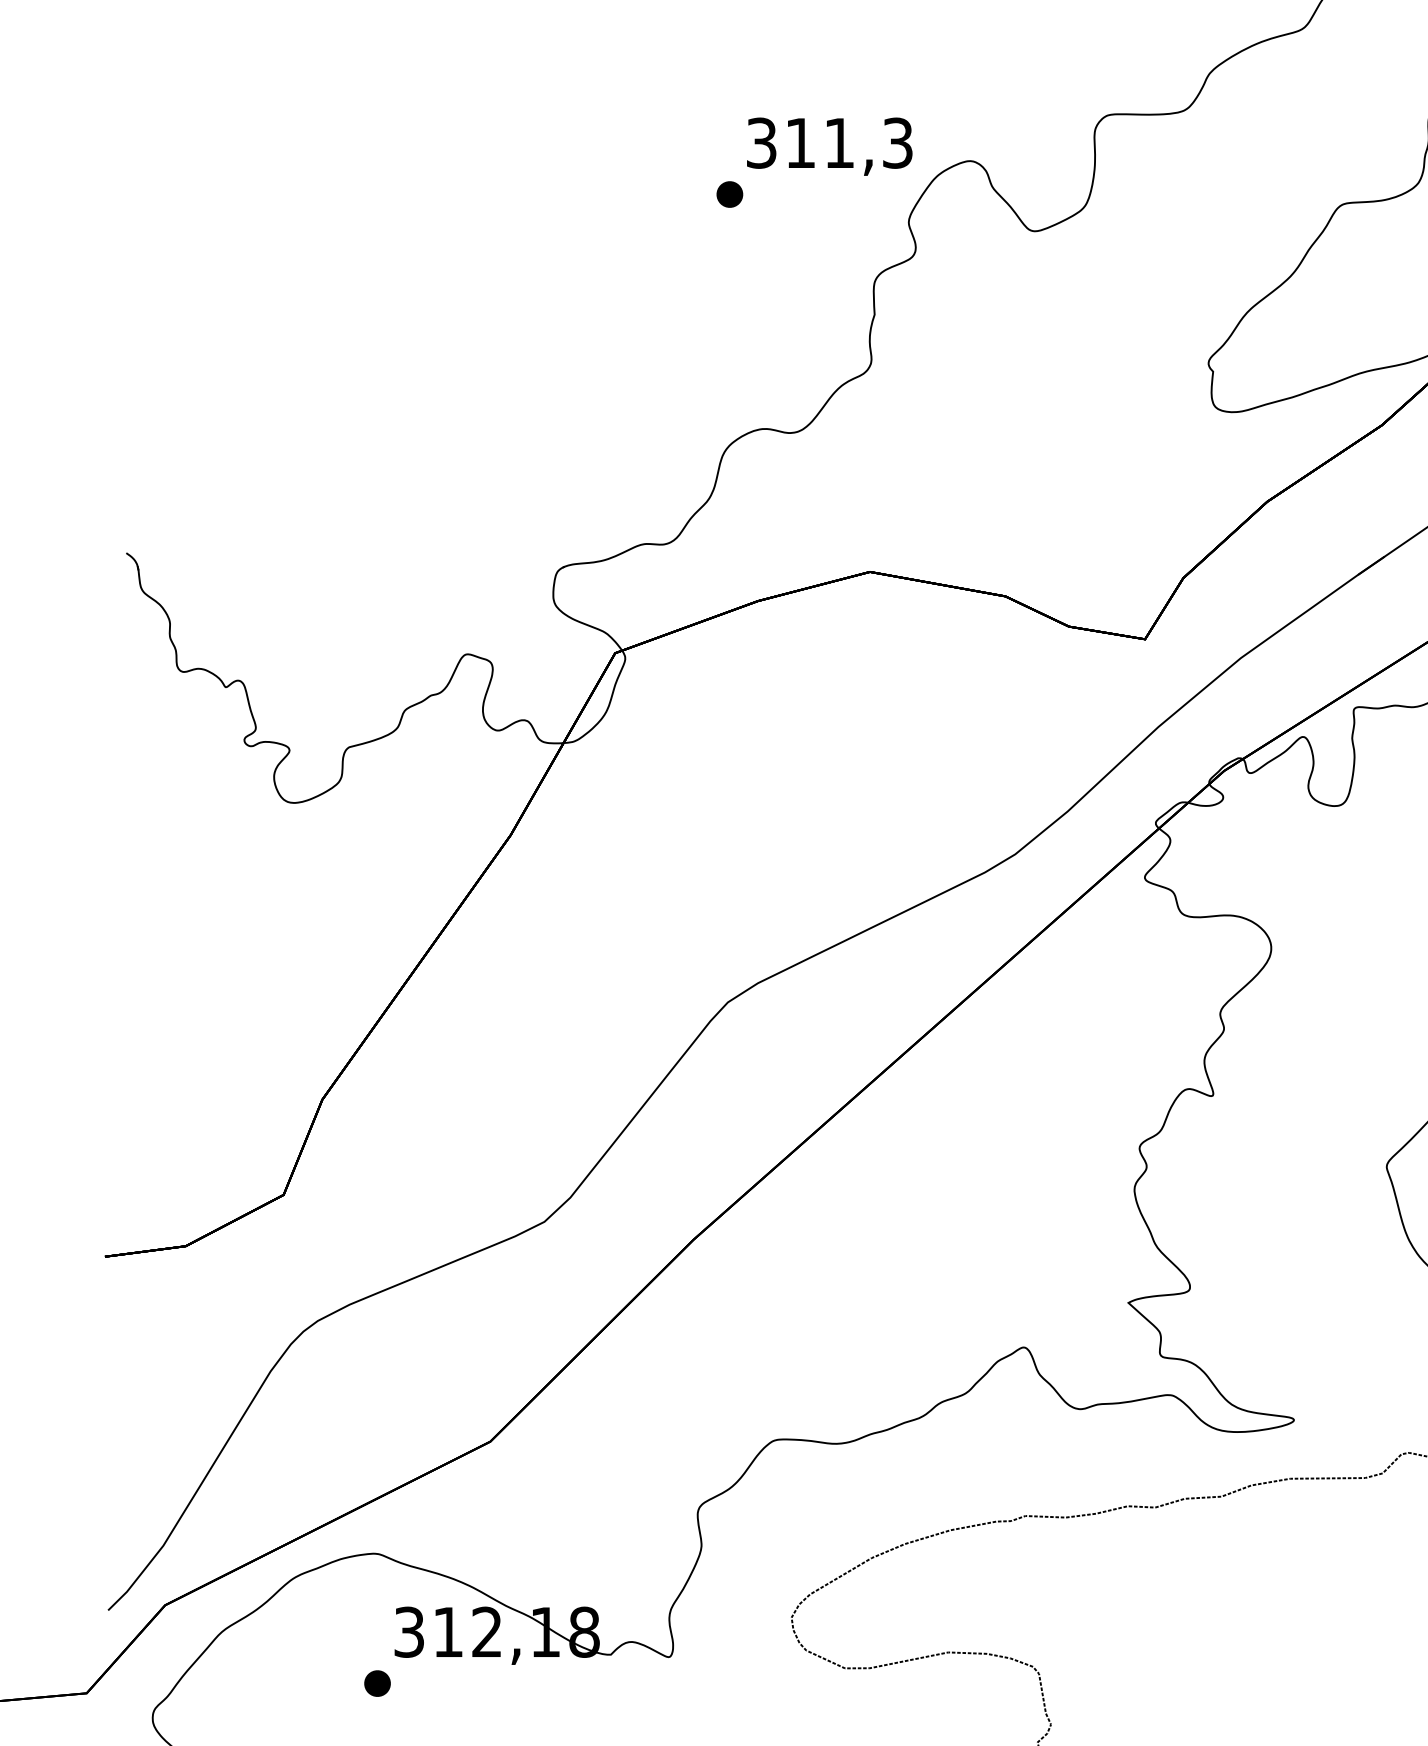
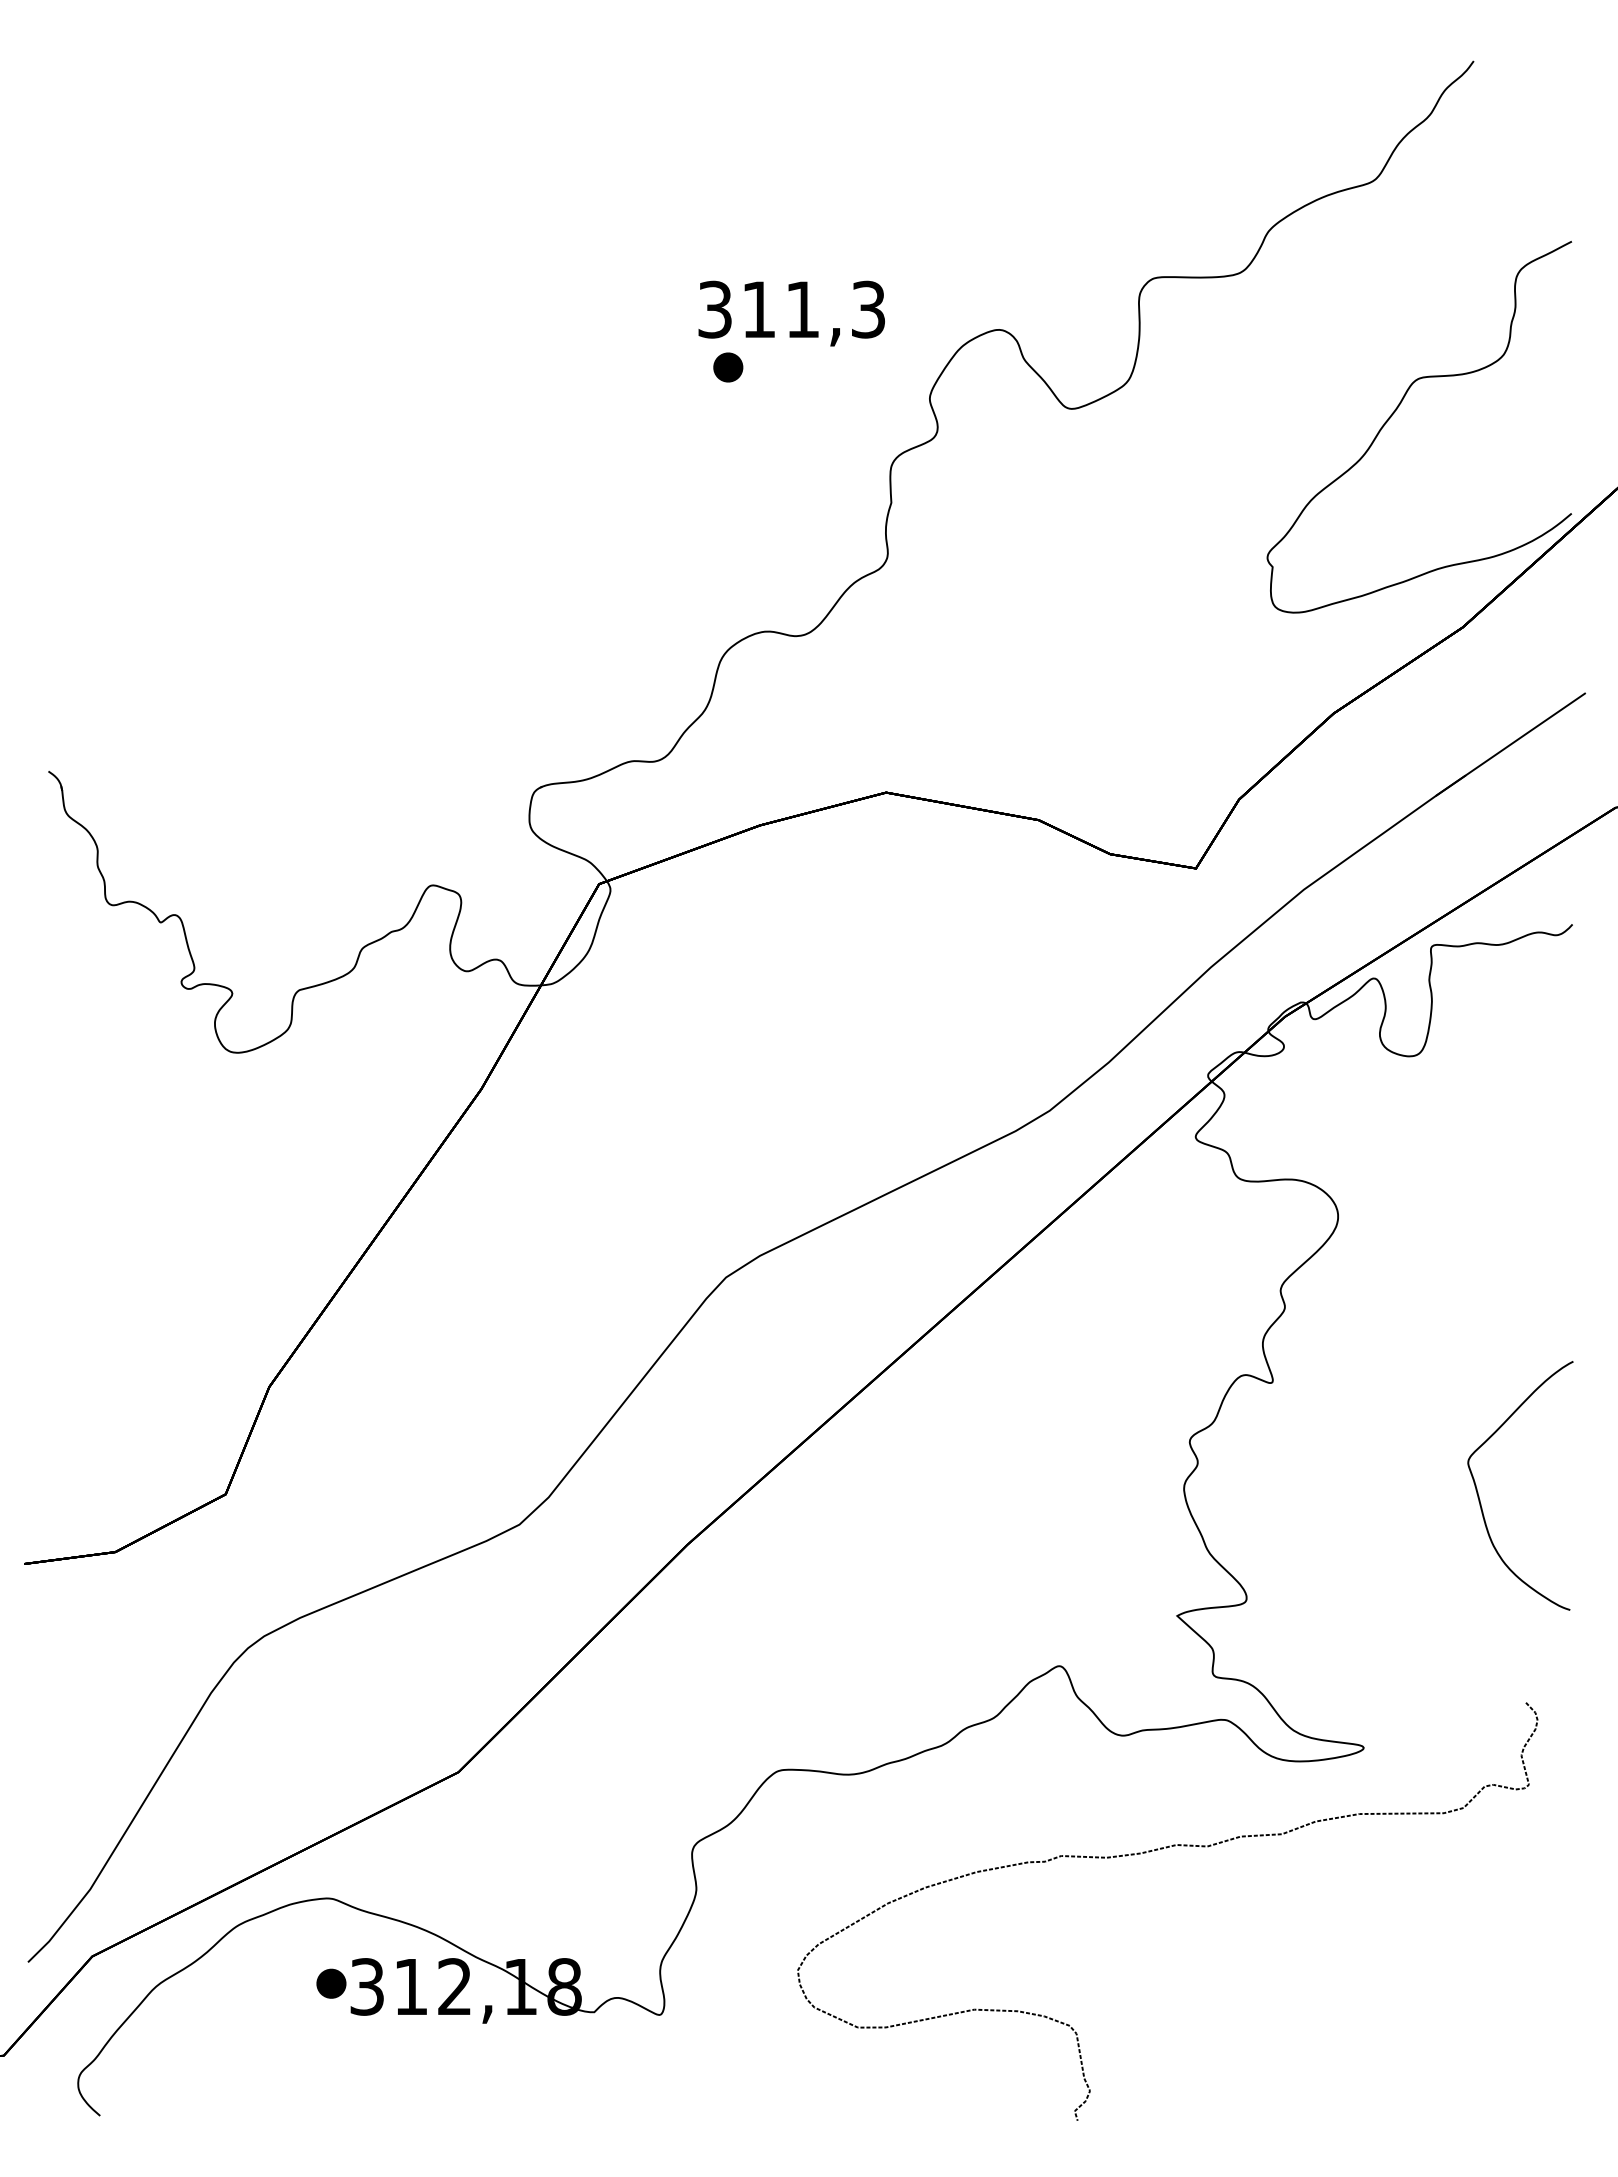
text: (829, 146) -> (791, 313), moved
part: (377, 1683) -> (331, 1983), moved

